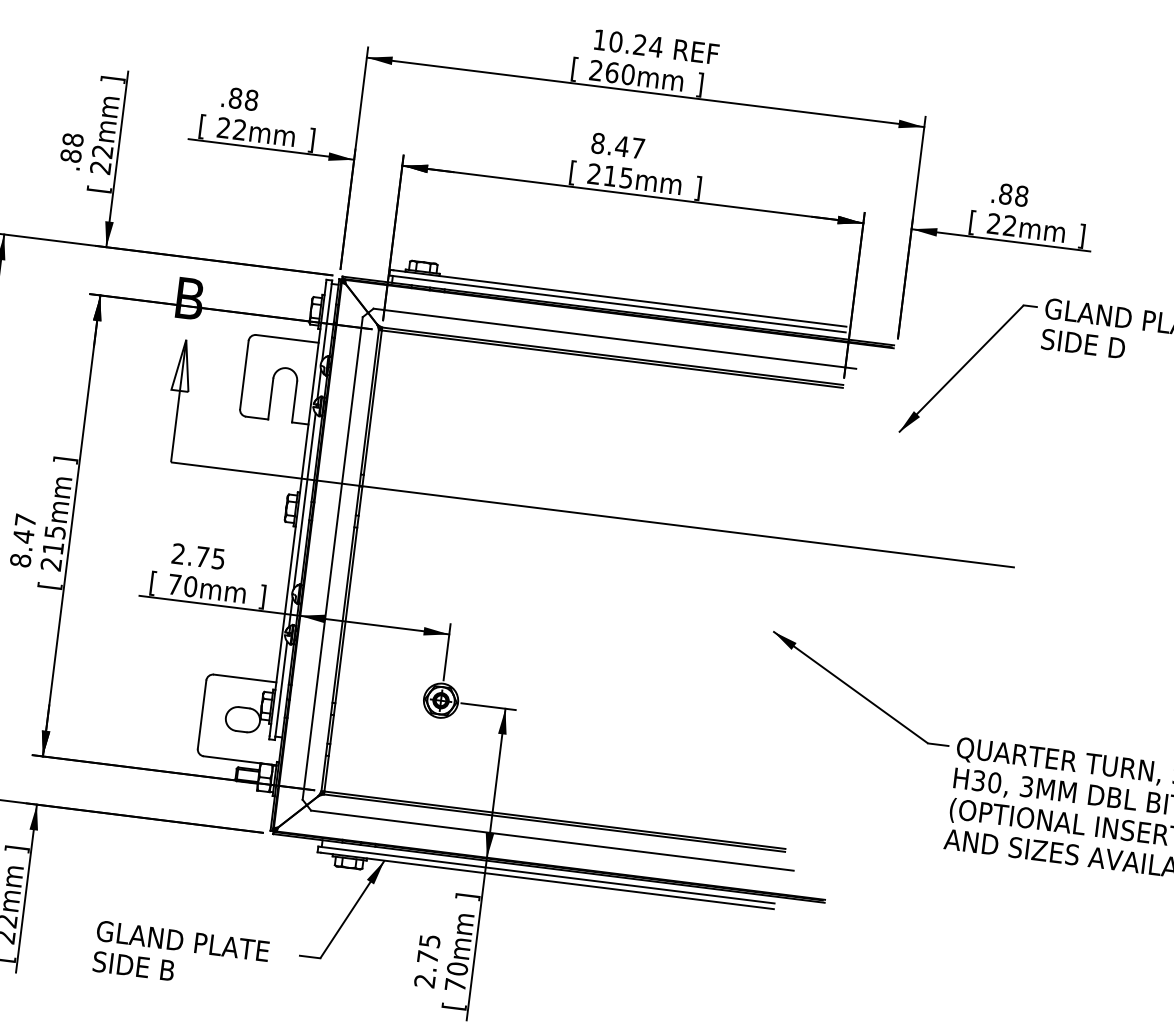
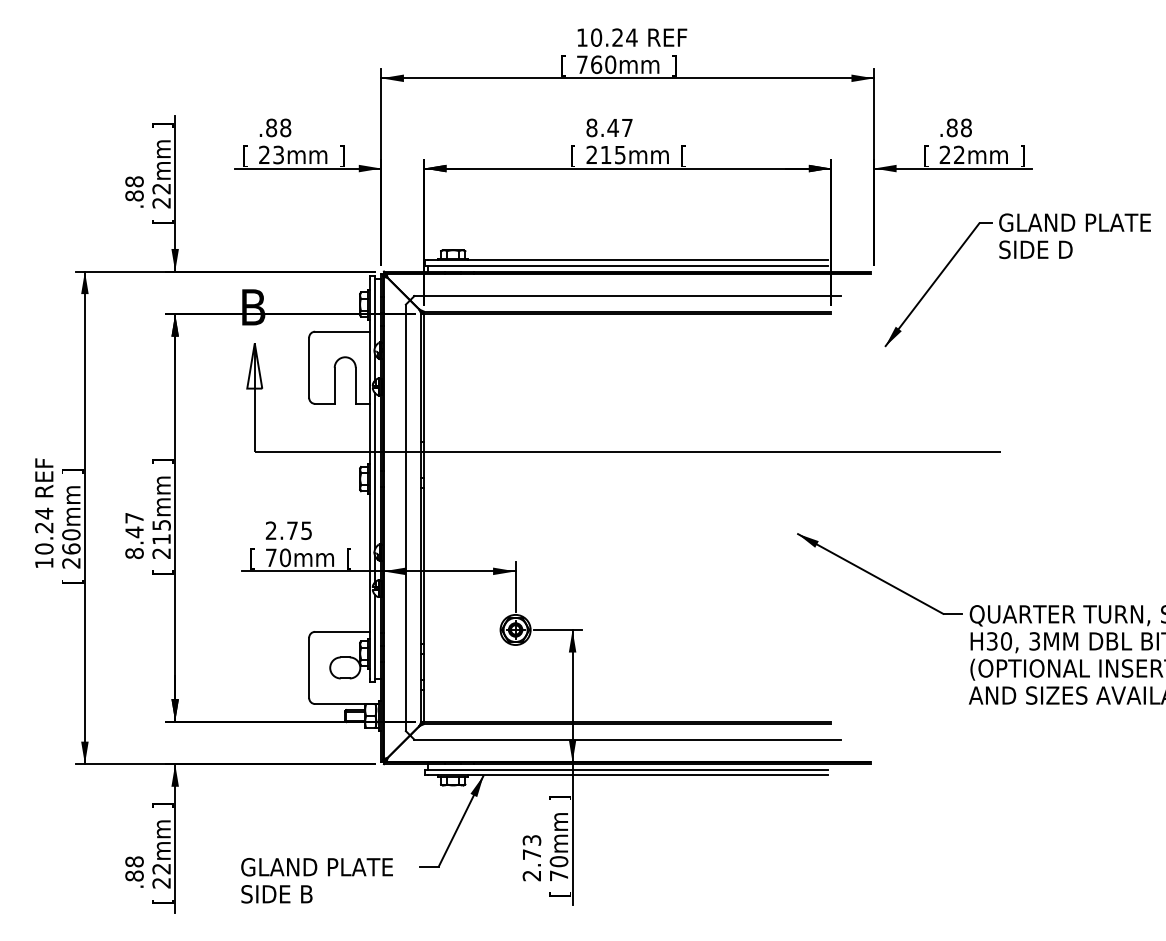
text: (596, 70) -> (582, 64), 260mm -> 760mm
text: (239, 130) -> (278, 155), 22mm -> 23mm
text: (697, 187) -> (683, 155), ] -> [
text: (262, 596) -> (348, 558), ] -> [
text: (429, 941) -> (531, 840), 2.75 -> 2.73

